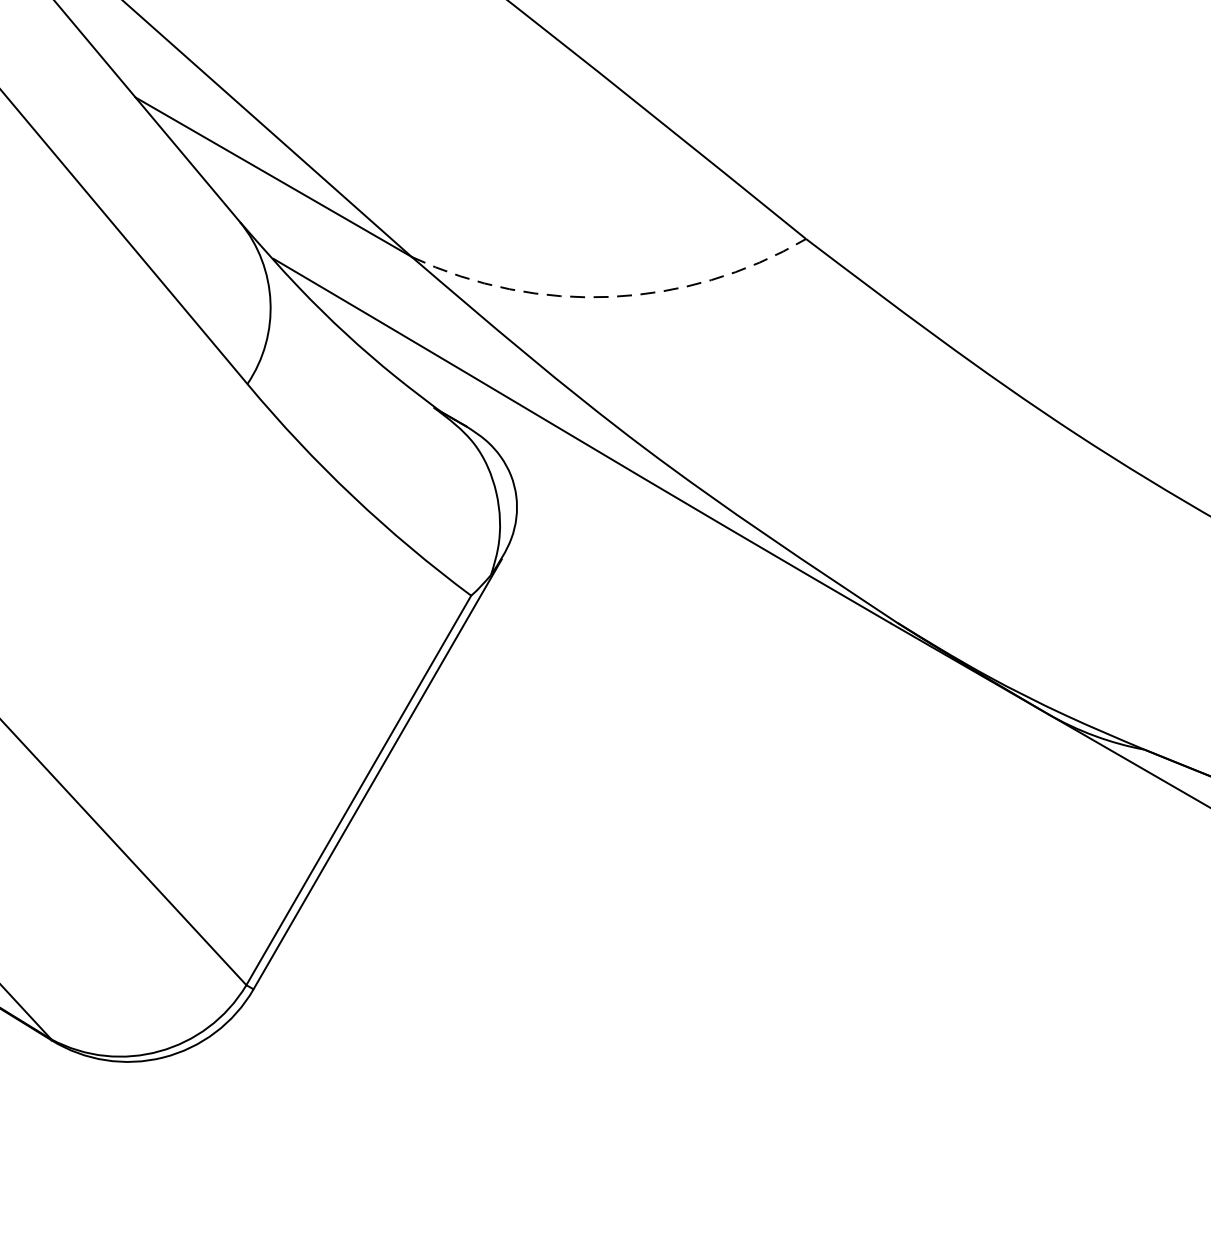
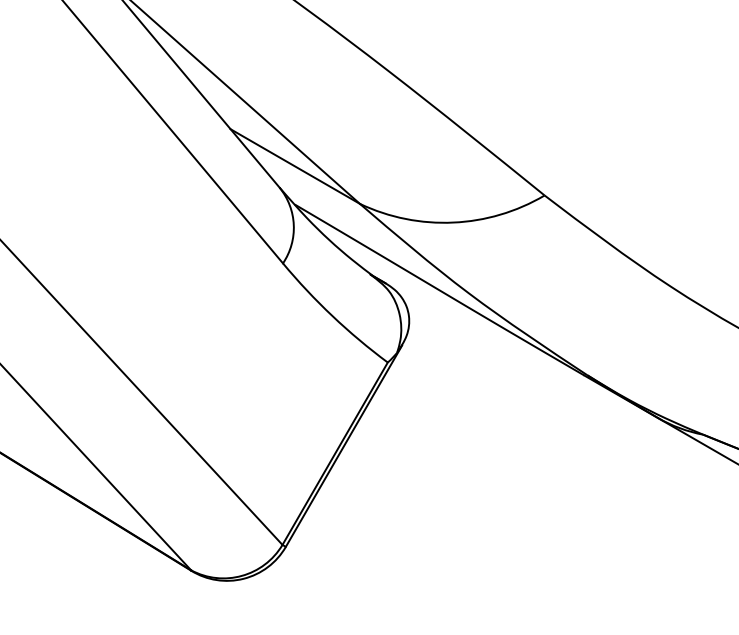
arc: (611, 296) -> (453, 222), dashed -> solid

